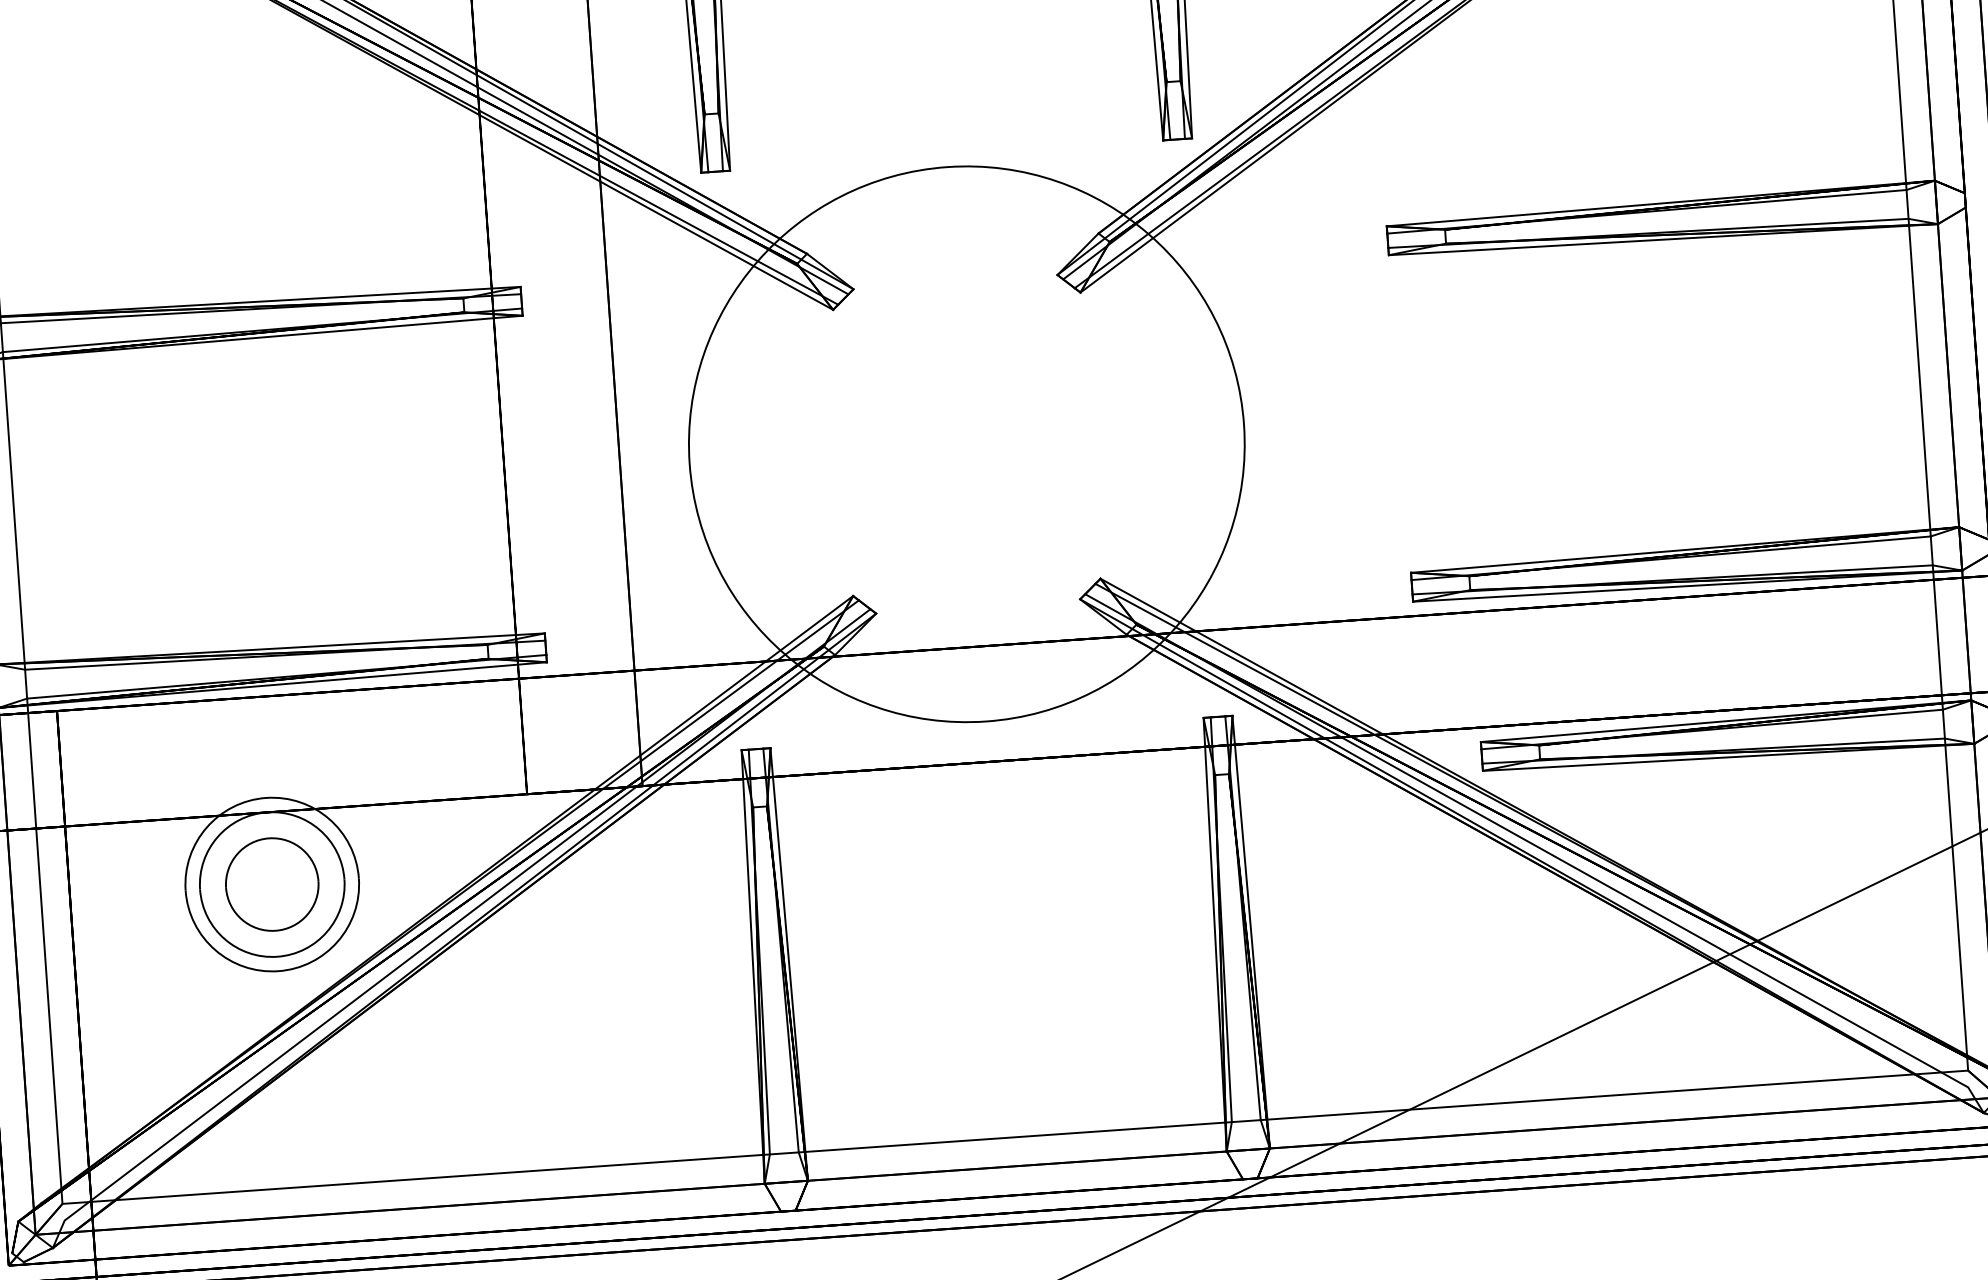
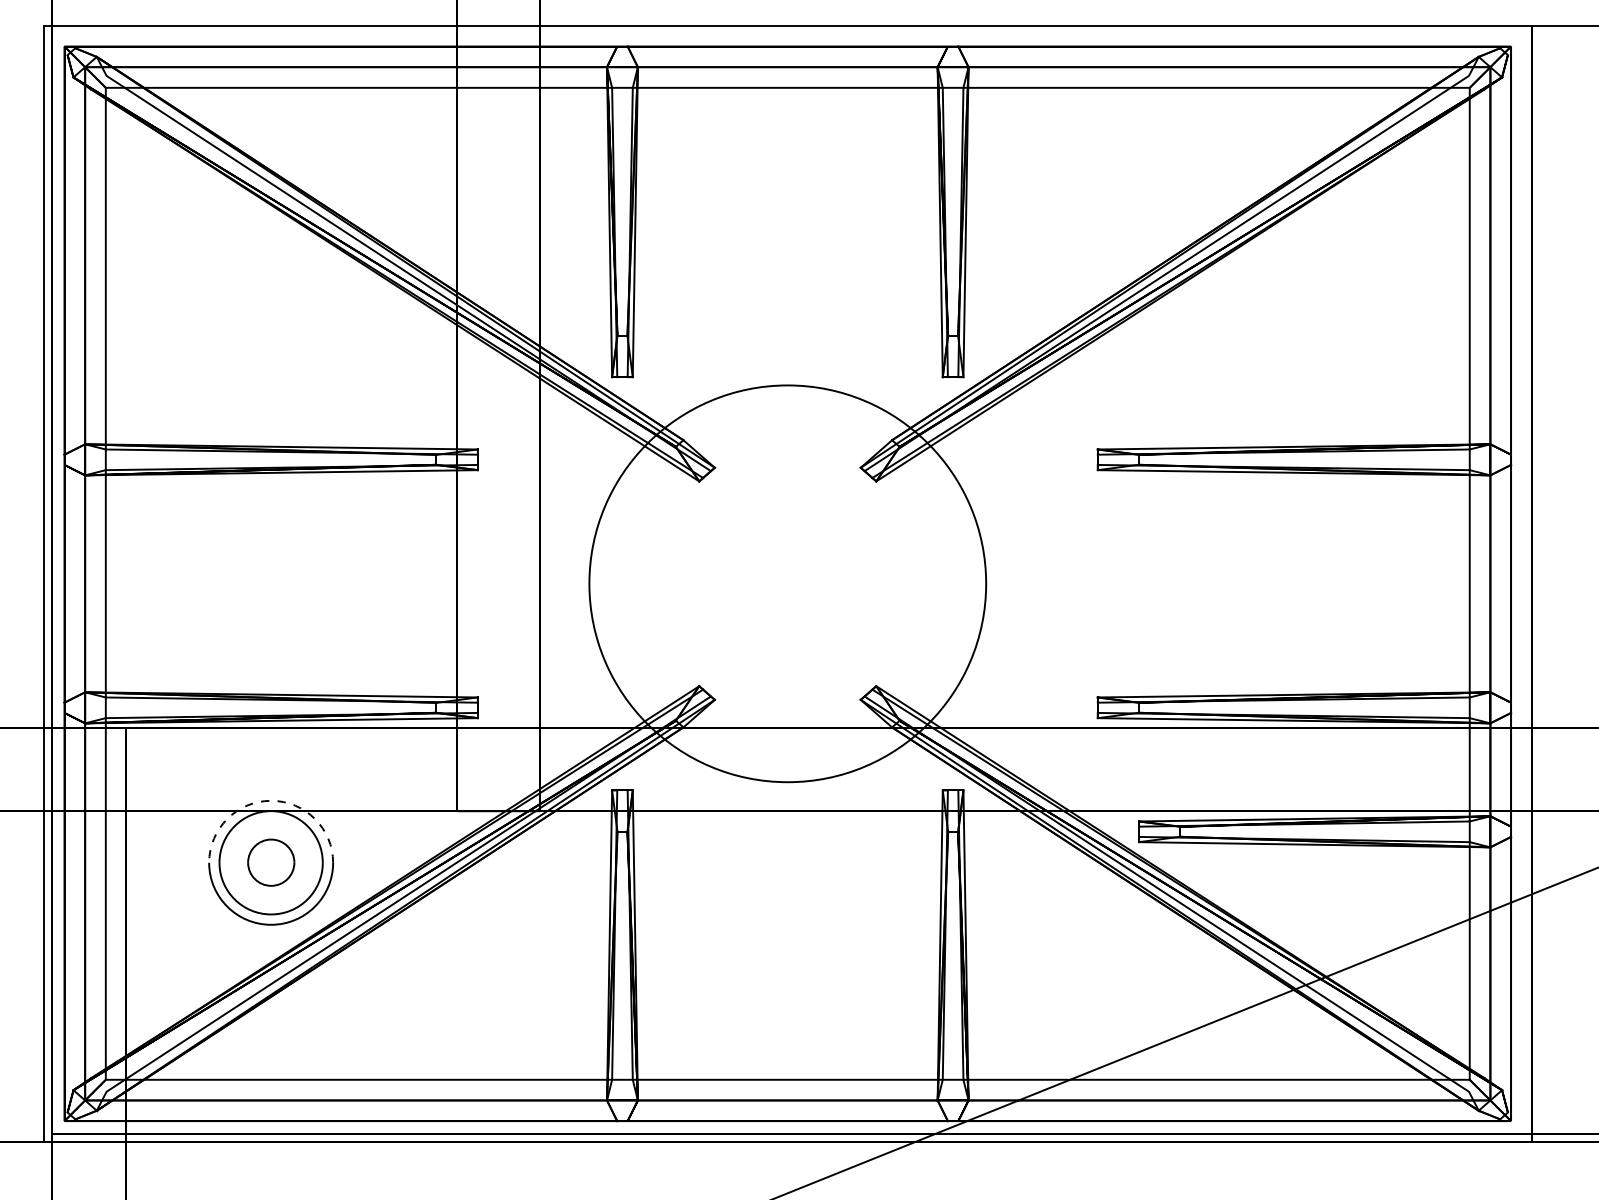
arc: (266, 797) -> (271, 800), solid -> dashed
part: (272, 884) -> (271, 862), size x0.7

